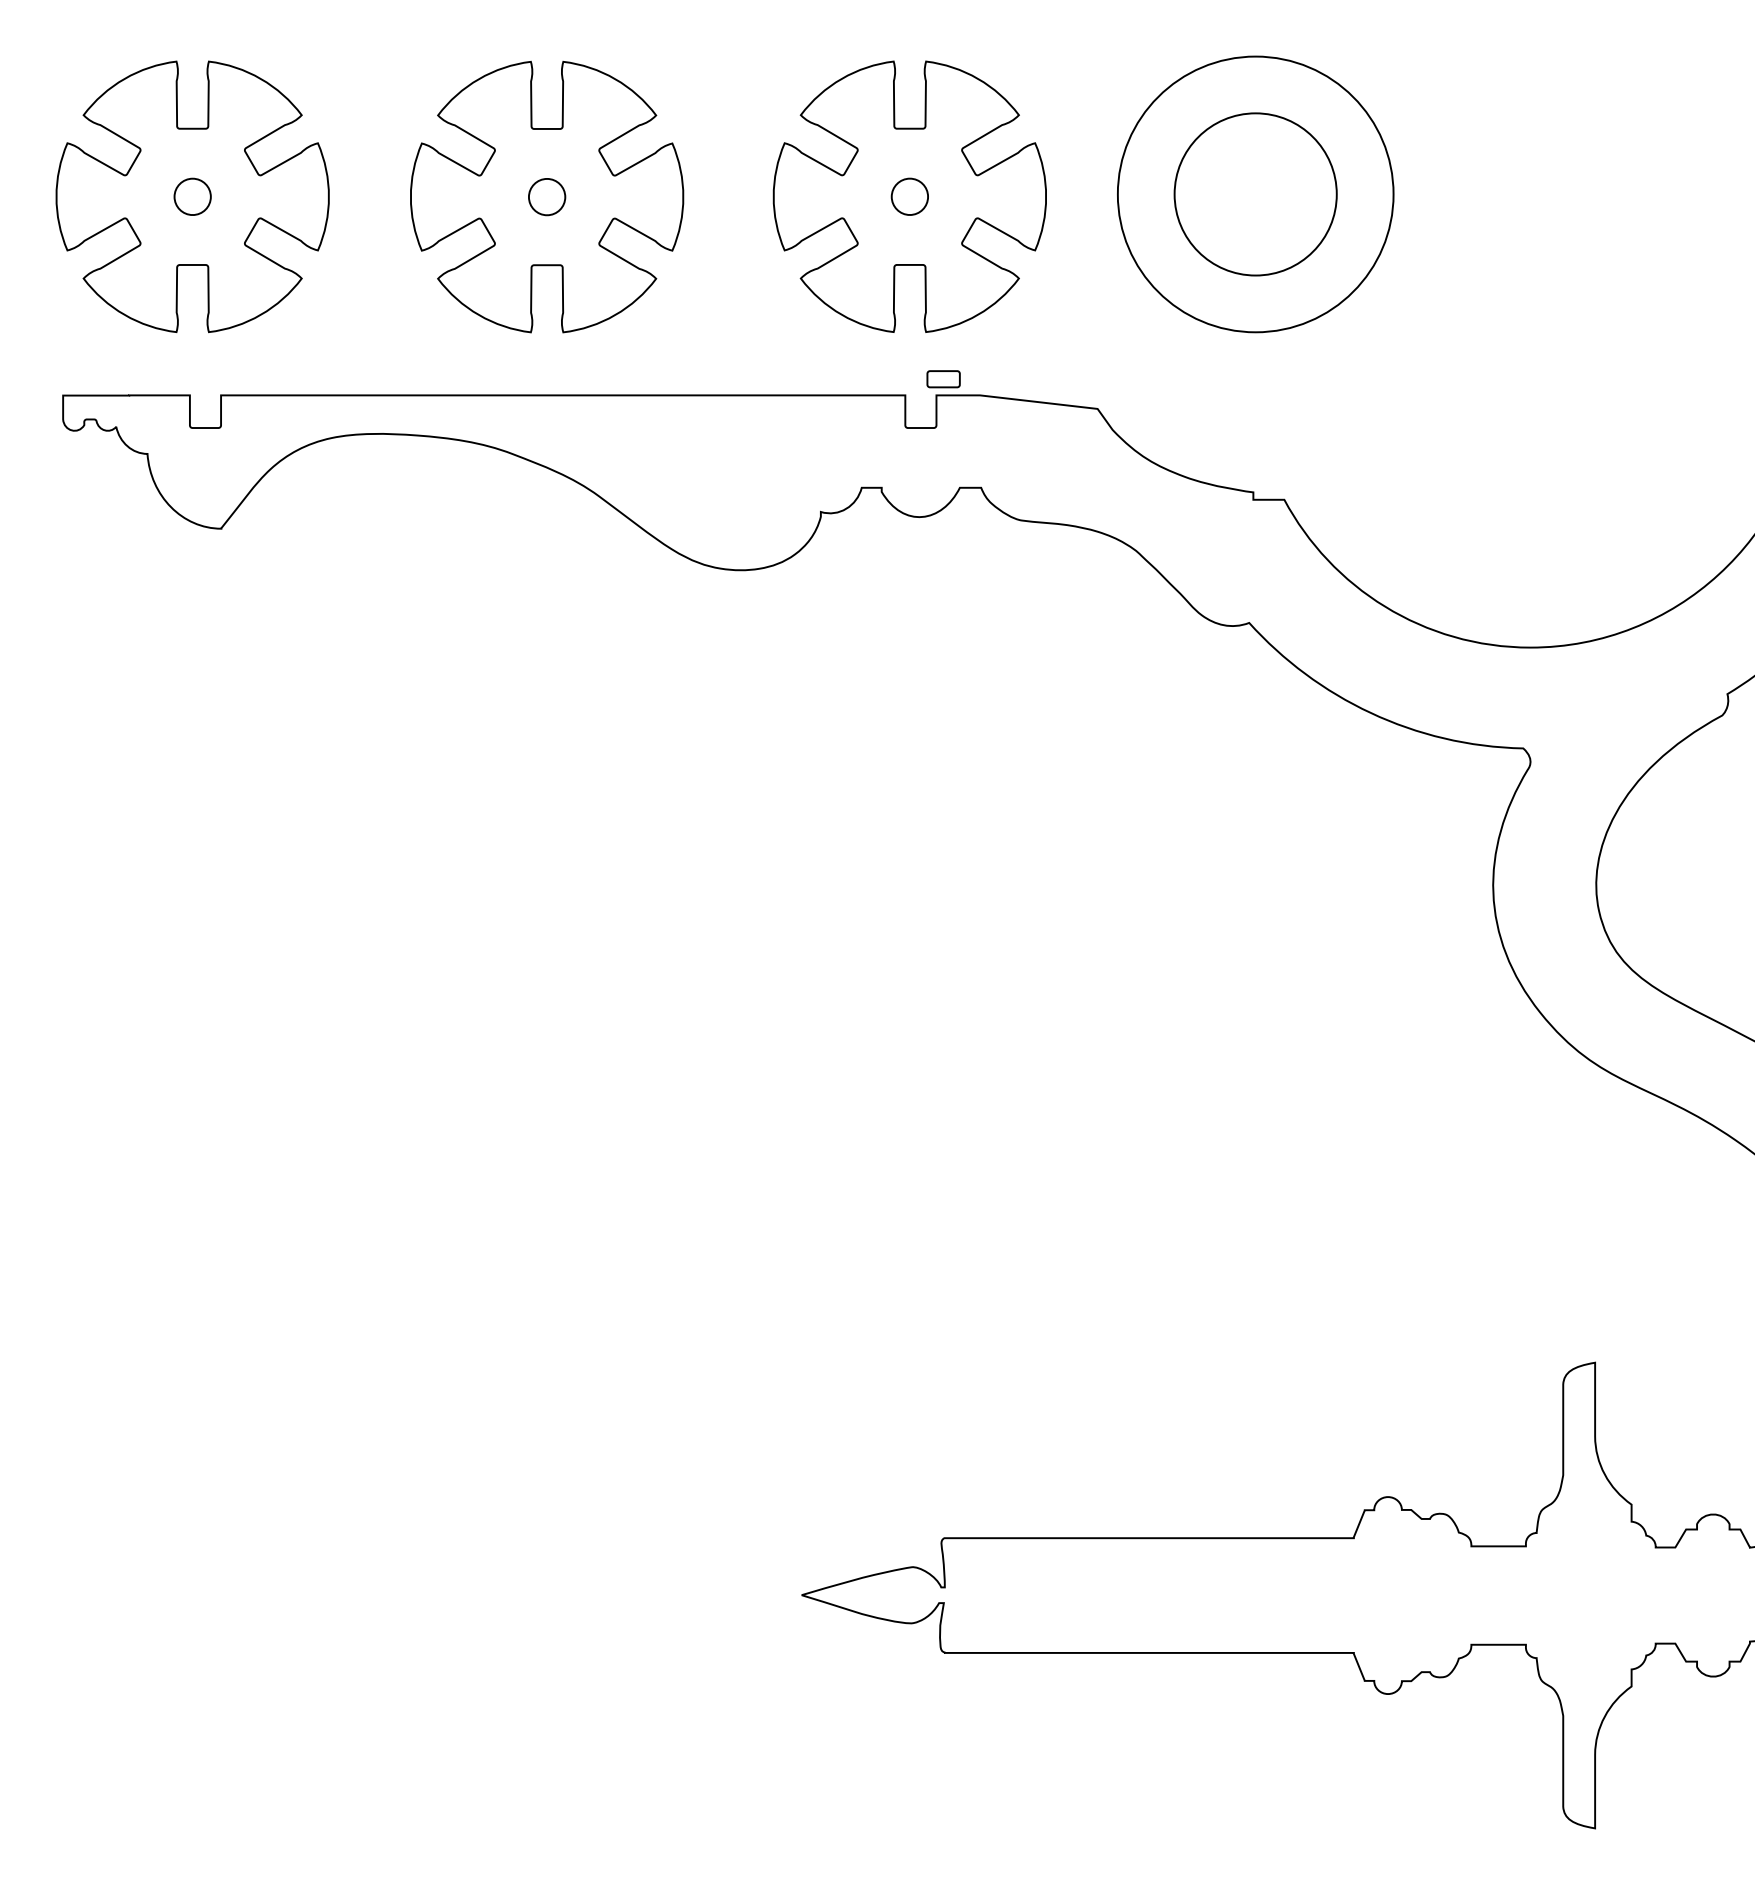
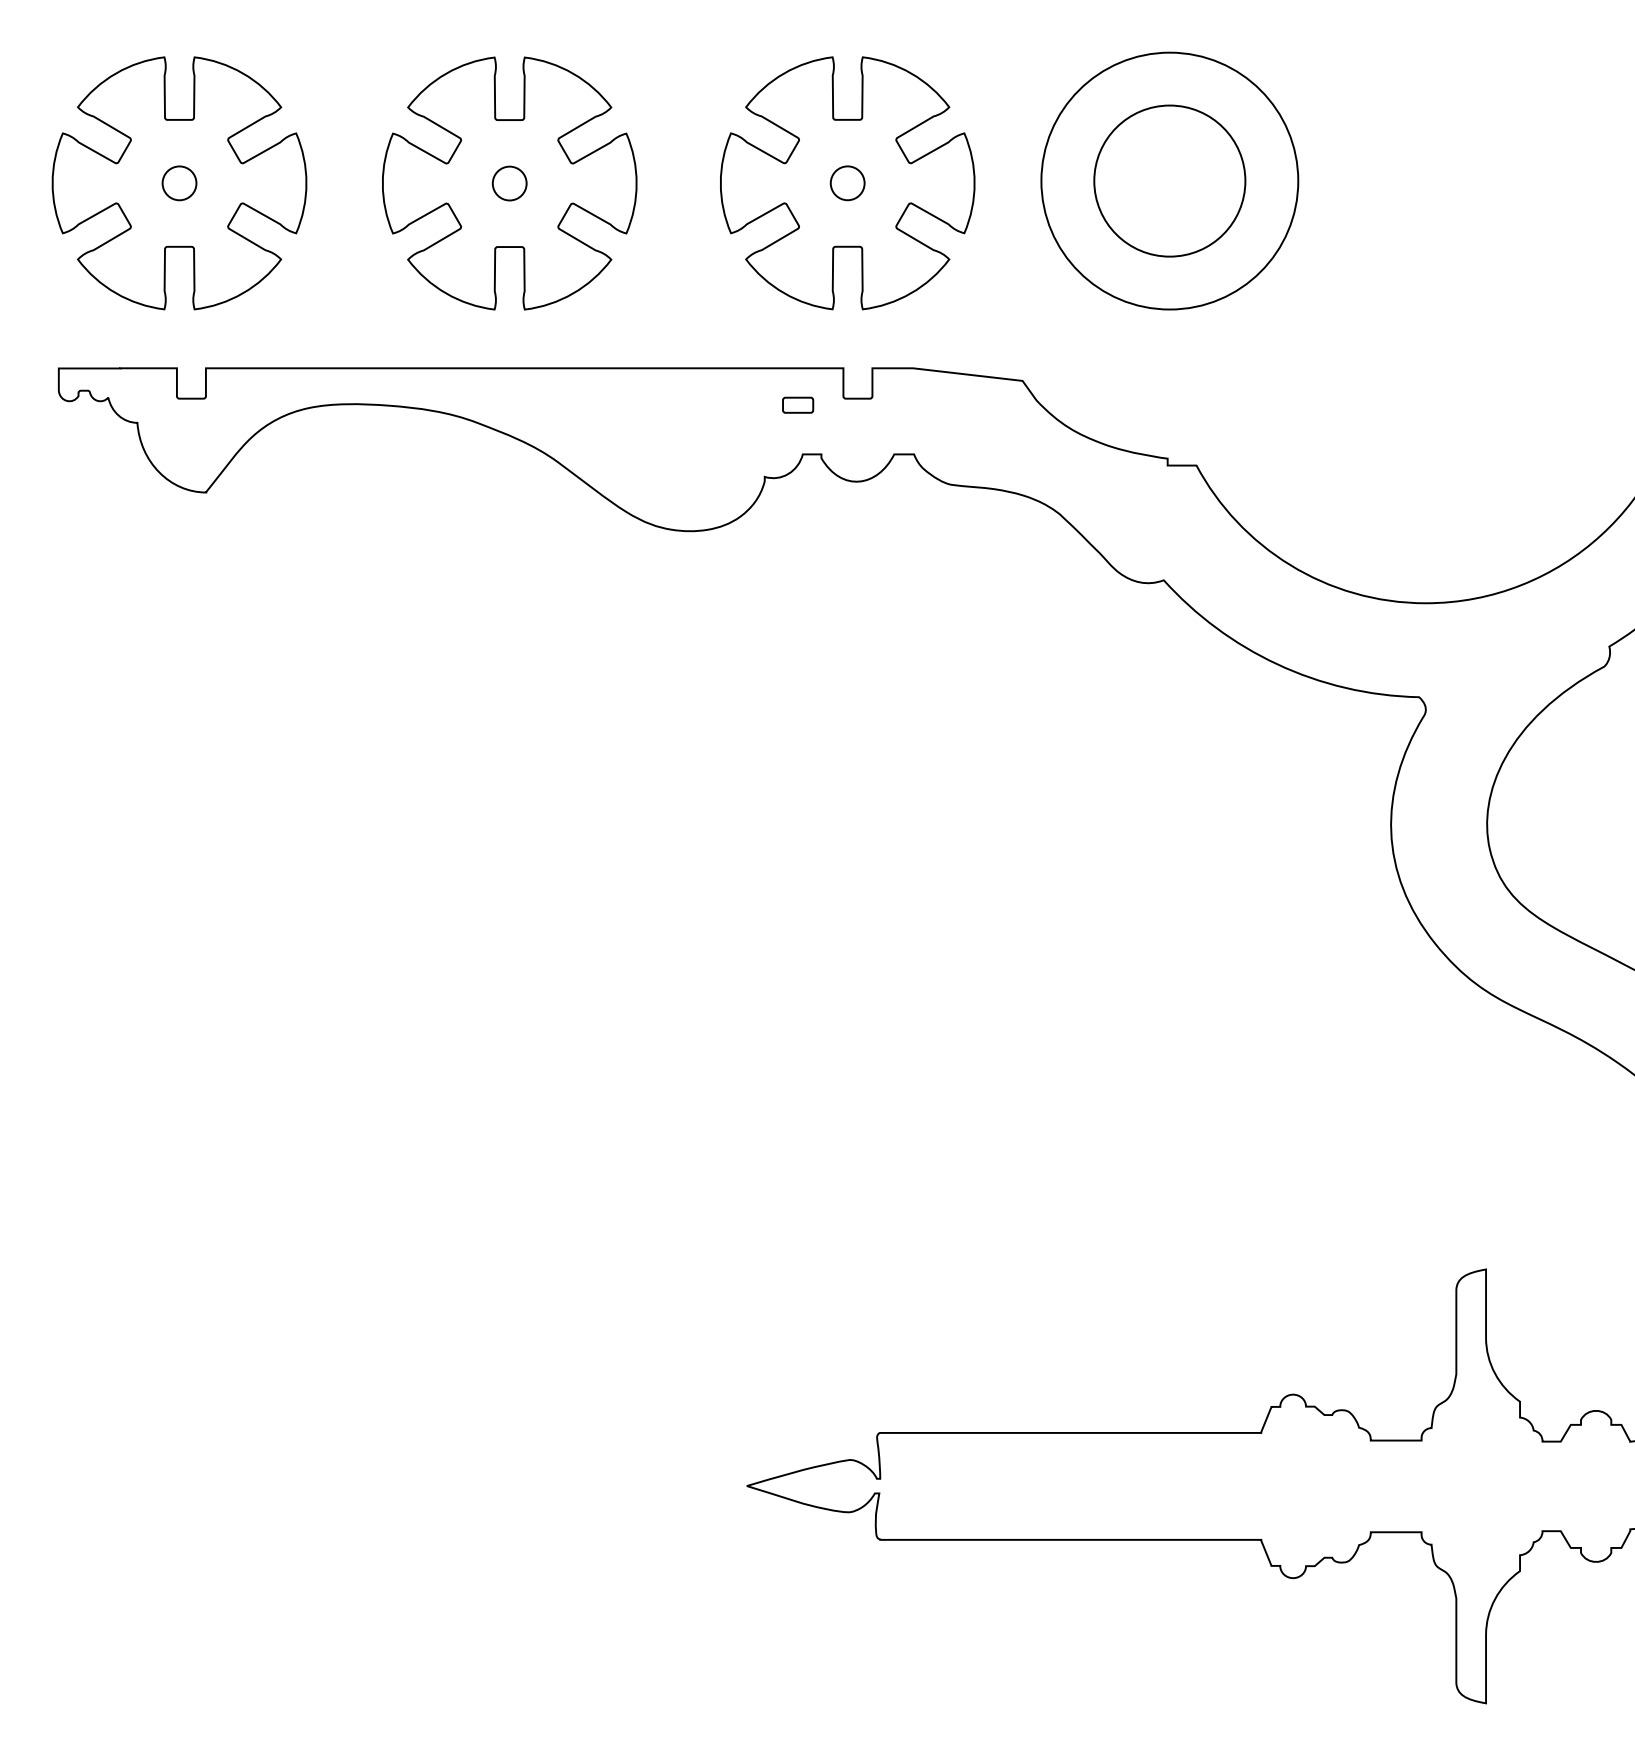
part: (944, 378) -> (798, 404), moved

